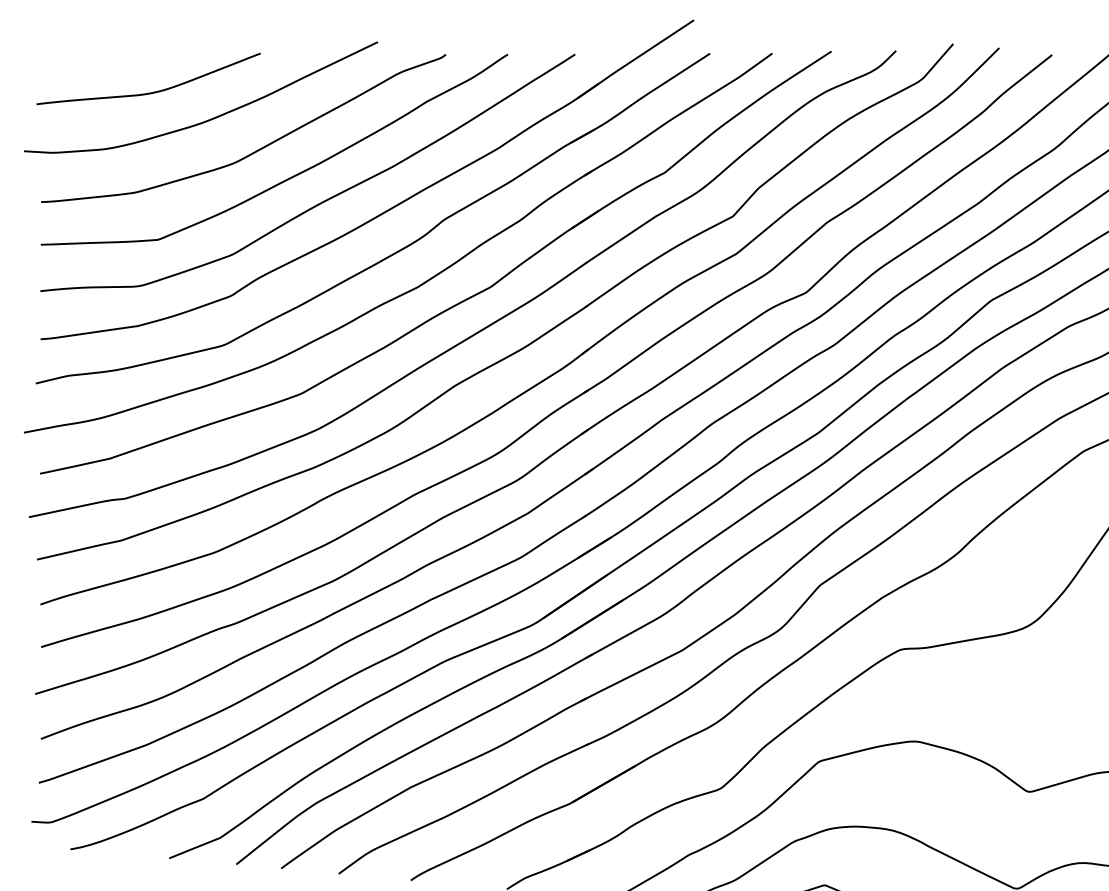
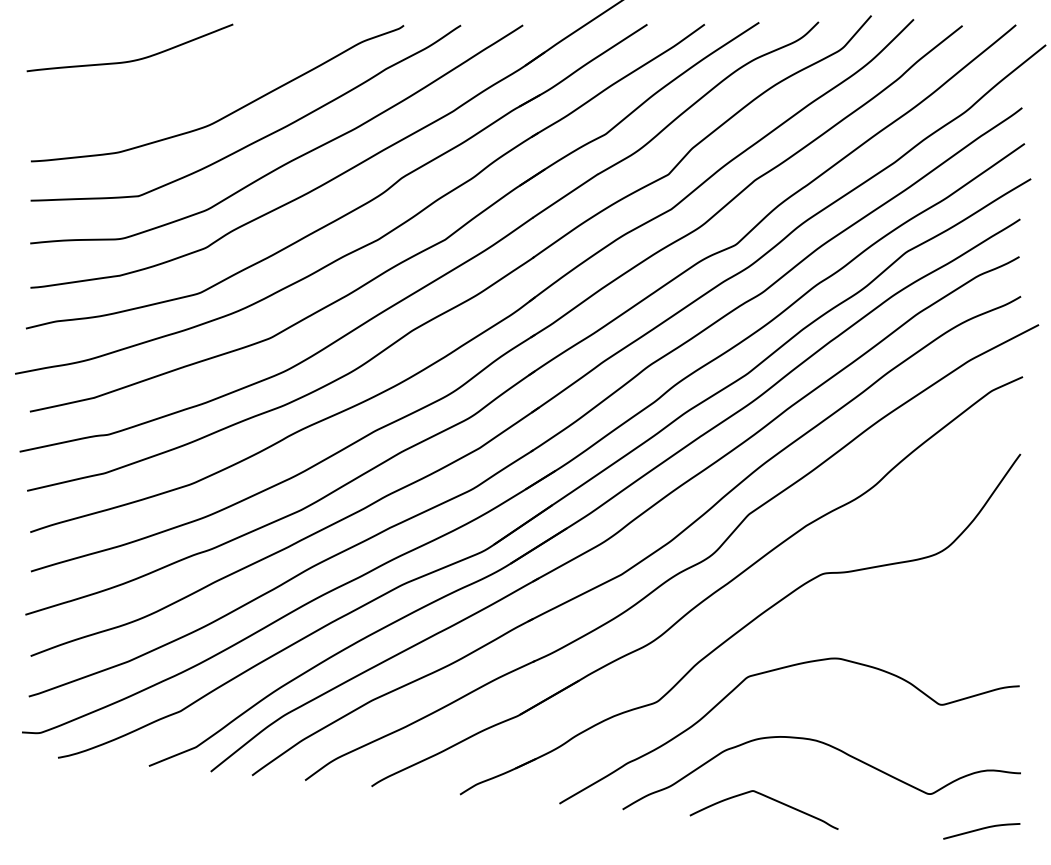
curve: (209, 118) -> (186, 84), removed

